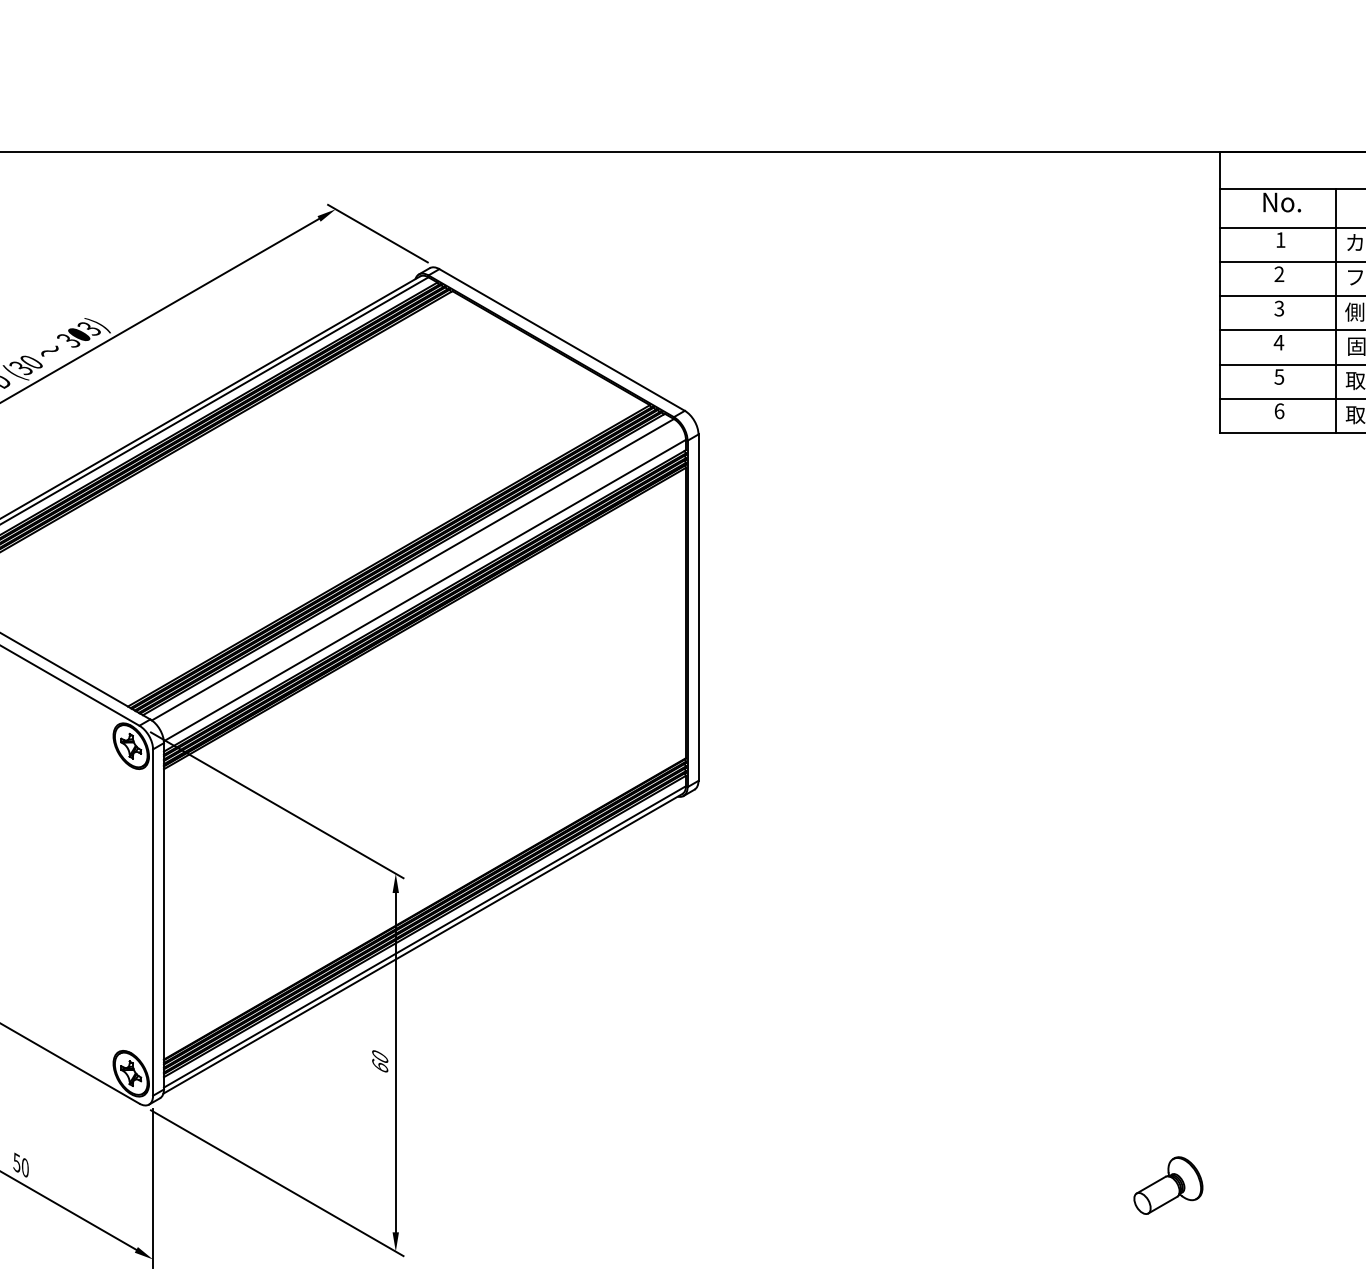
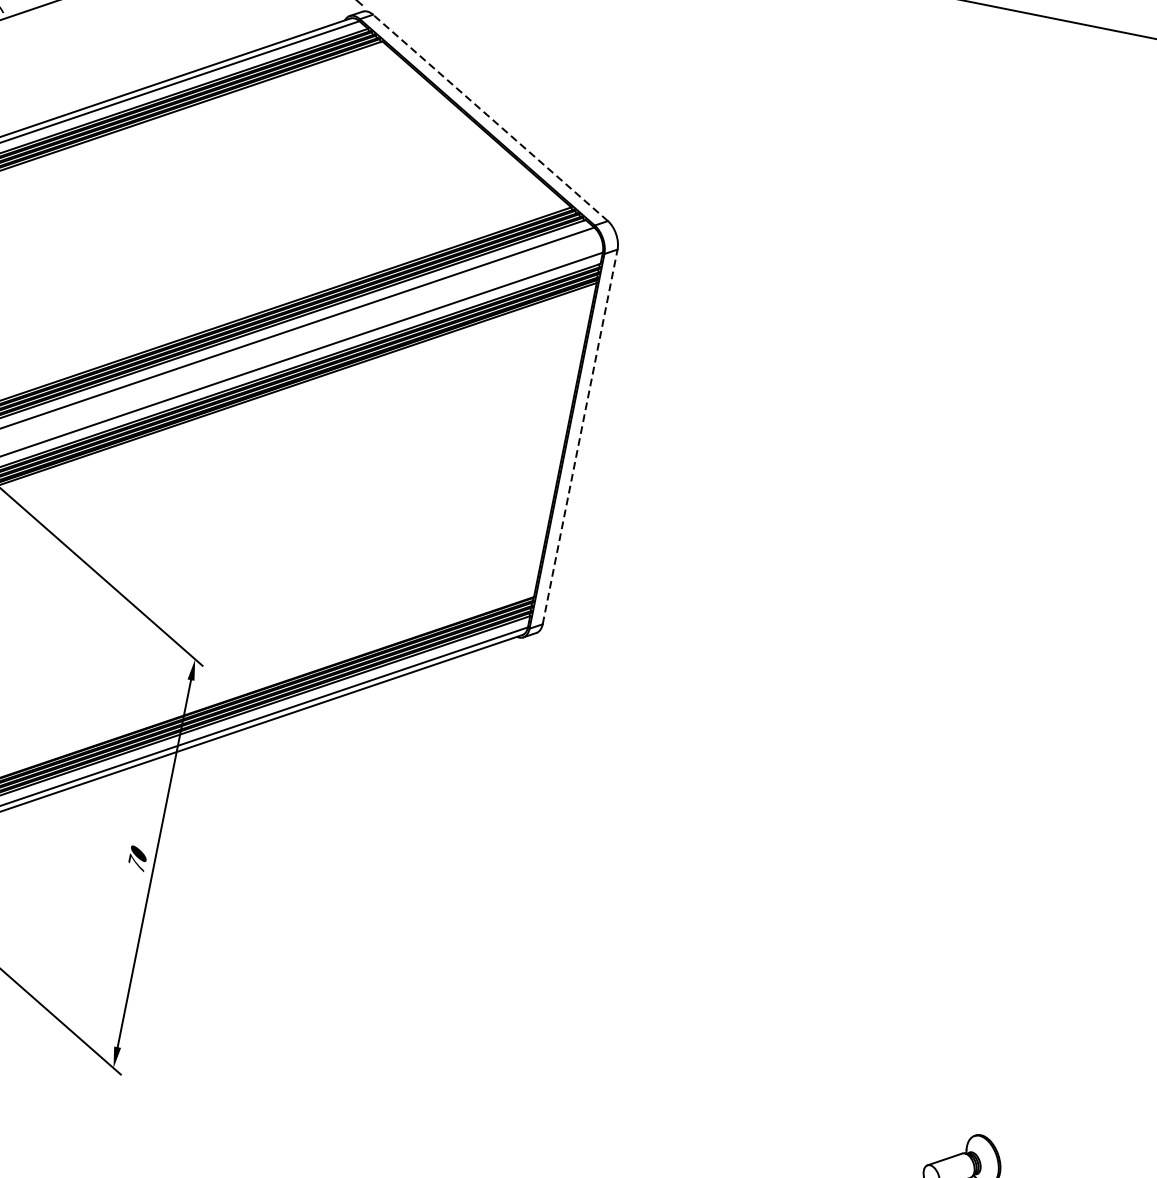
line: (562, 340) -> (490, 118), solid -> dashed
line: (698, 607) -> (580, 436), solid -> dashed
text: (380, 1065) -> (137, 863), 60 -> 70

